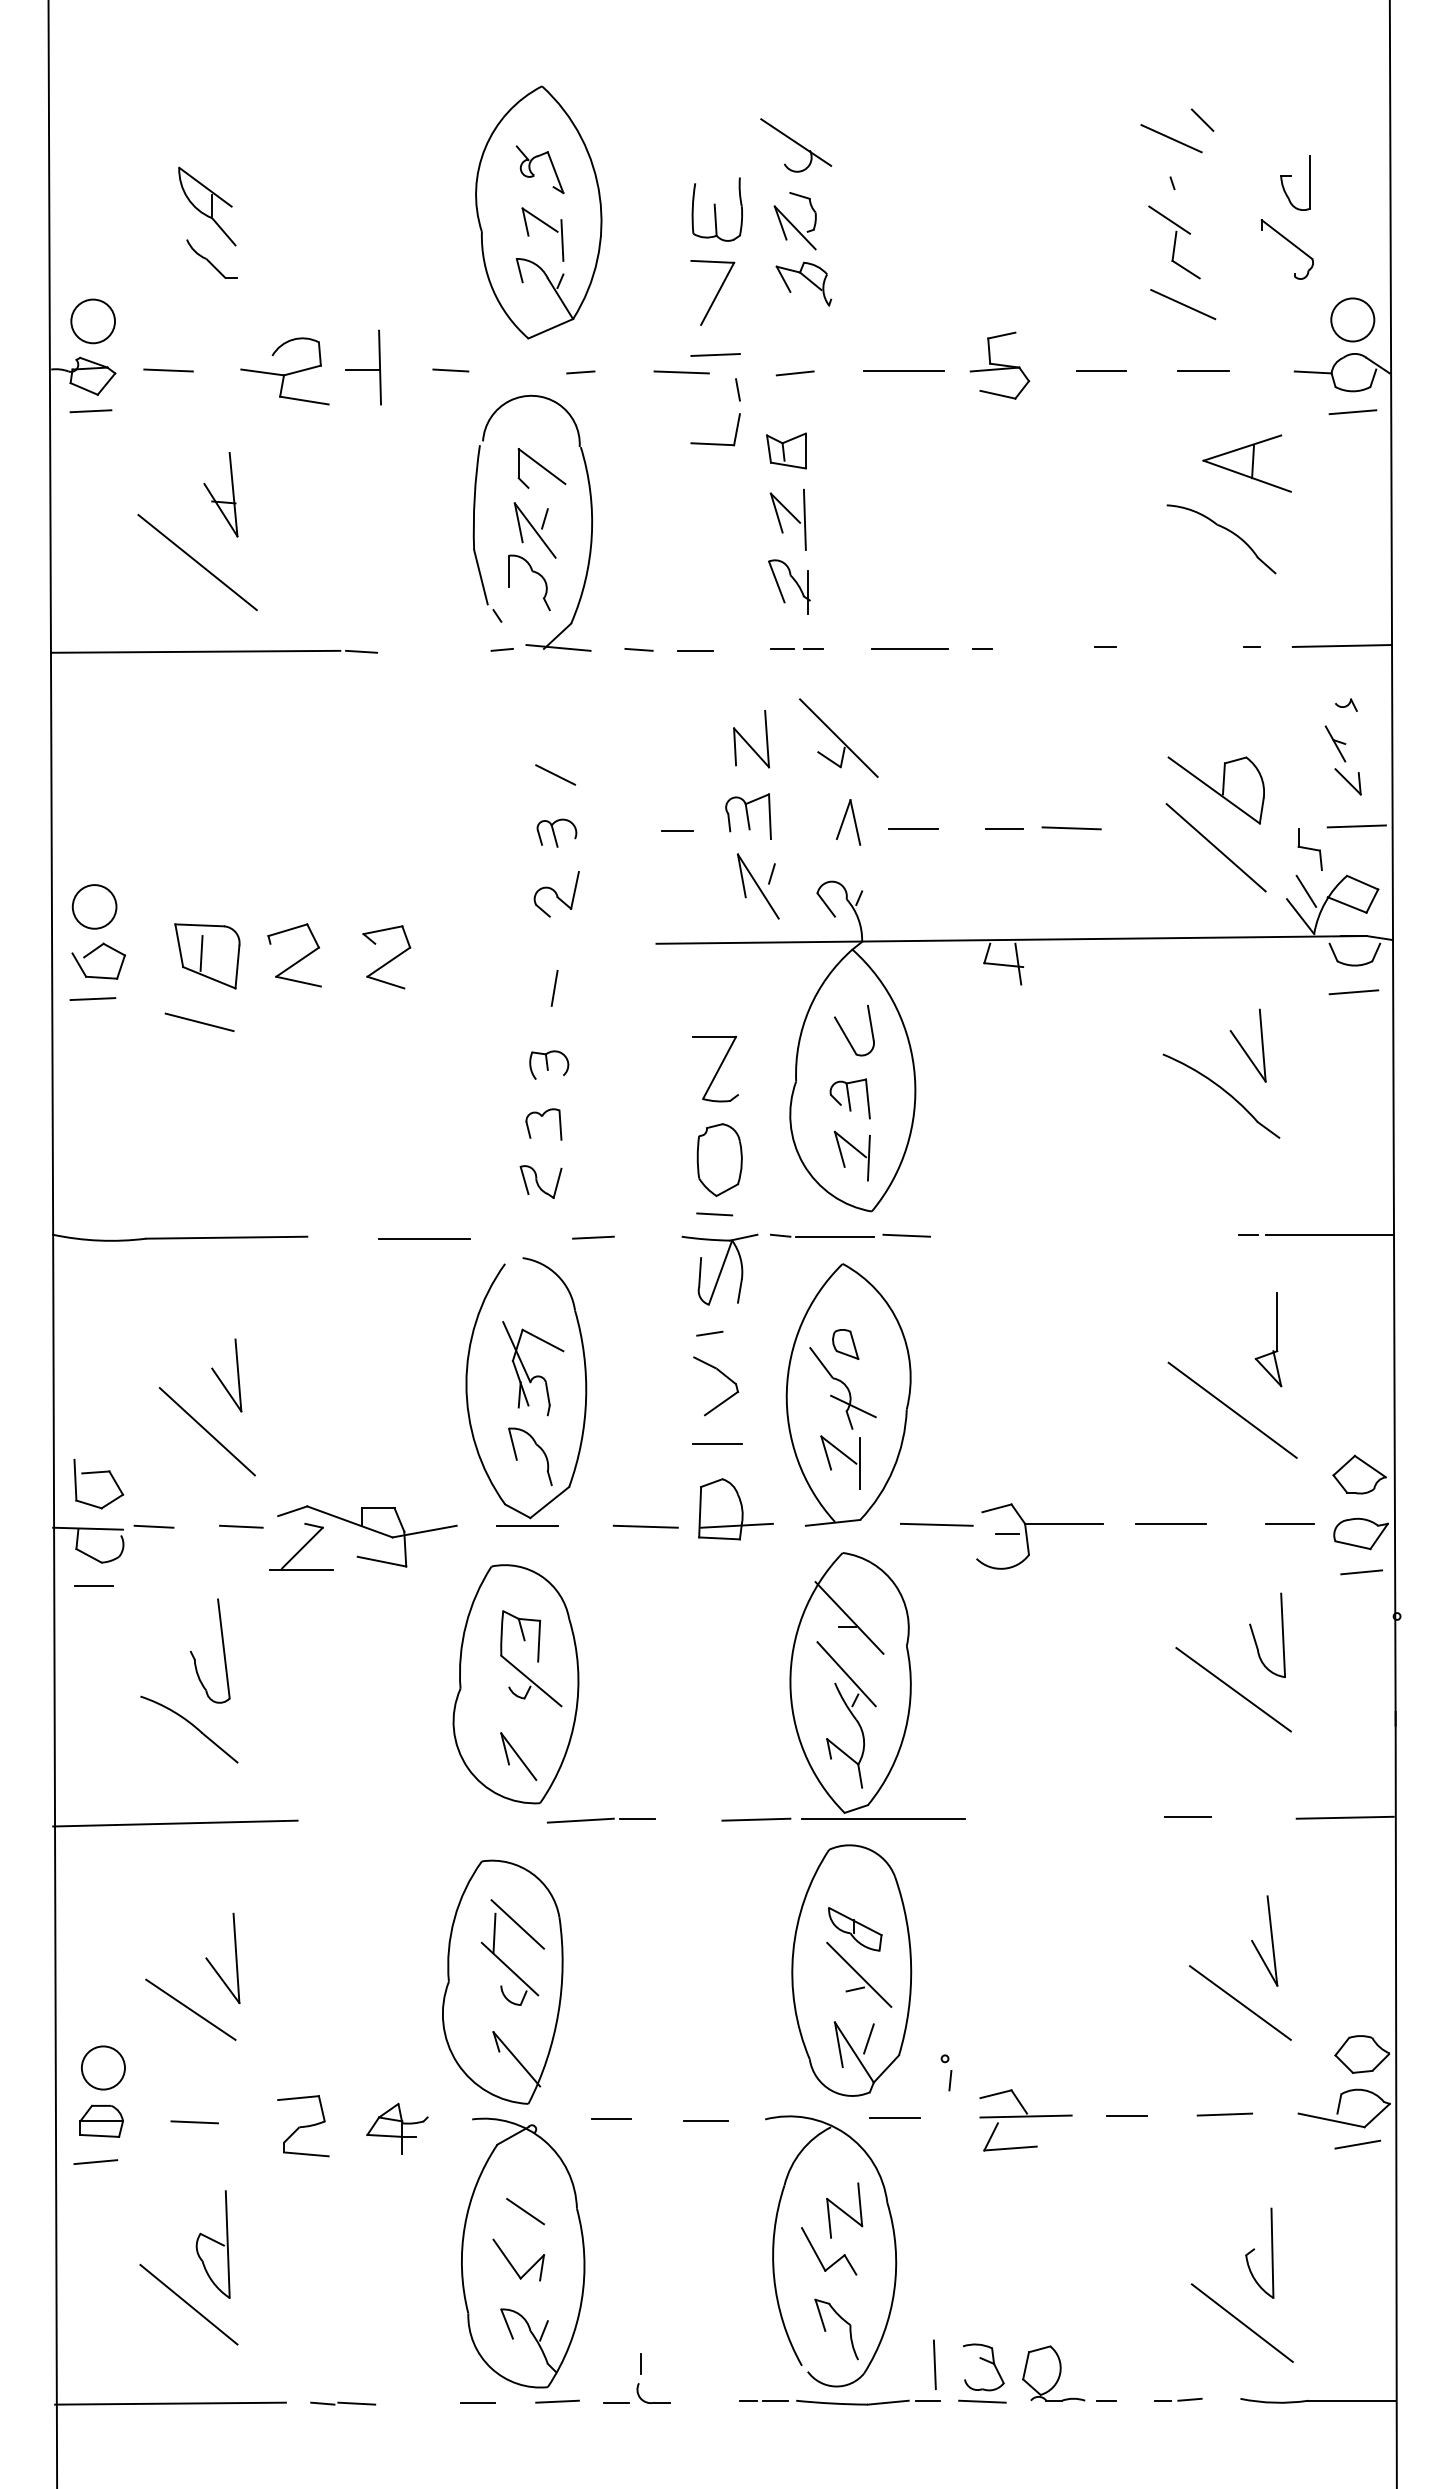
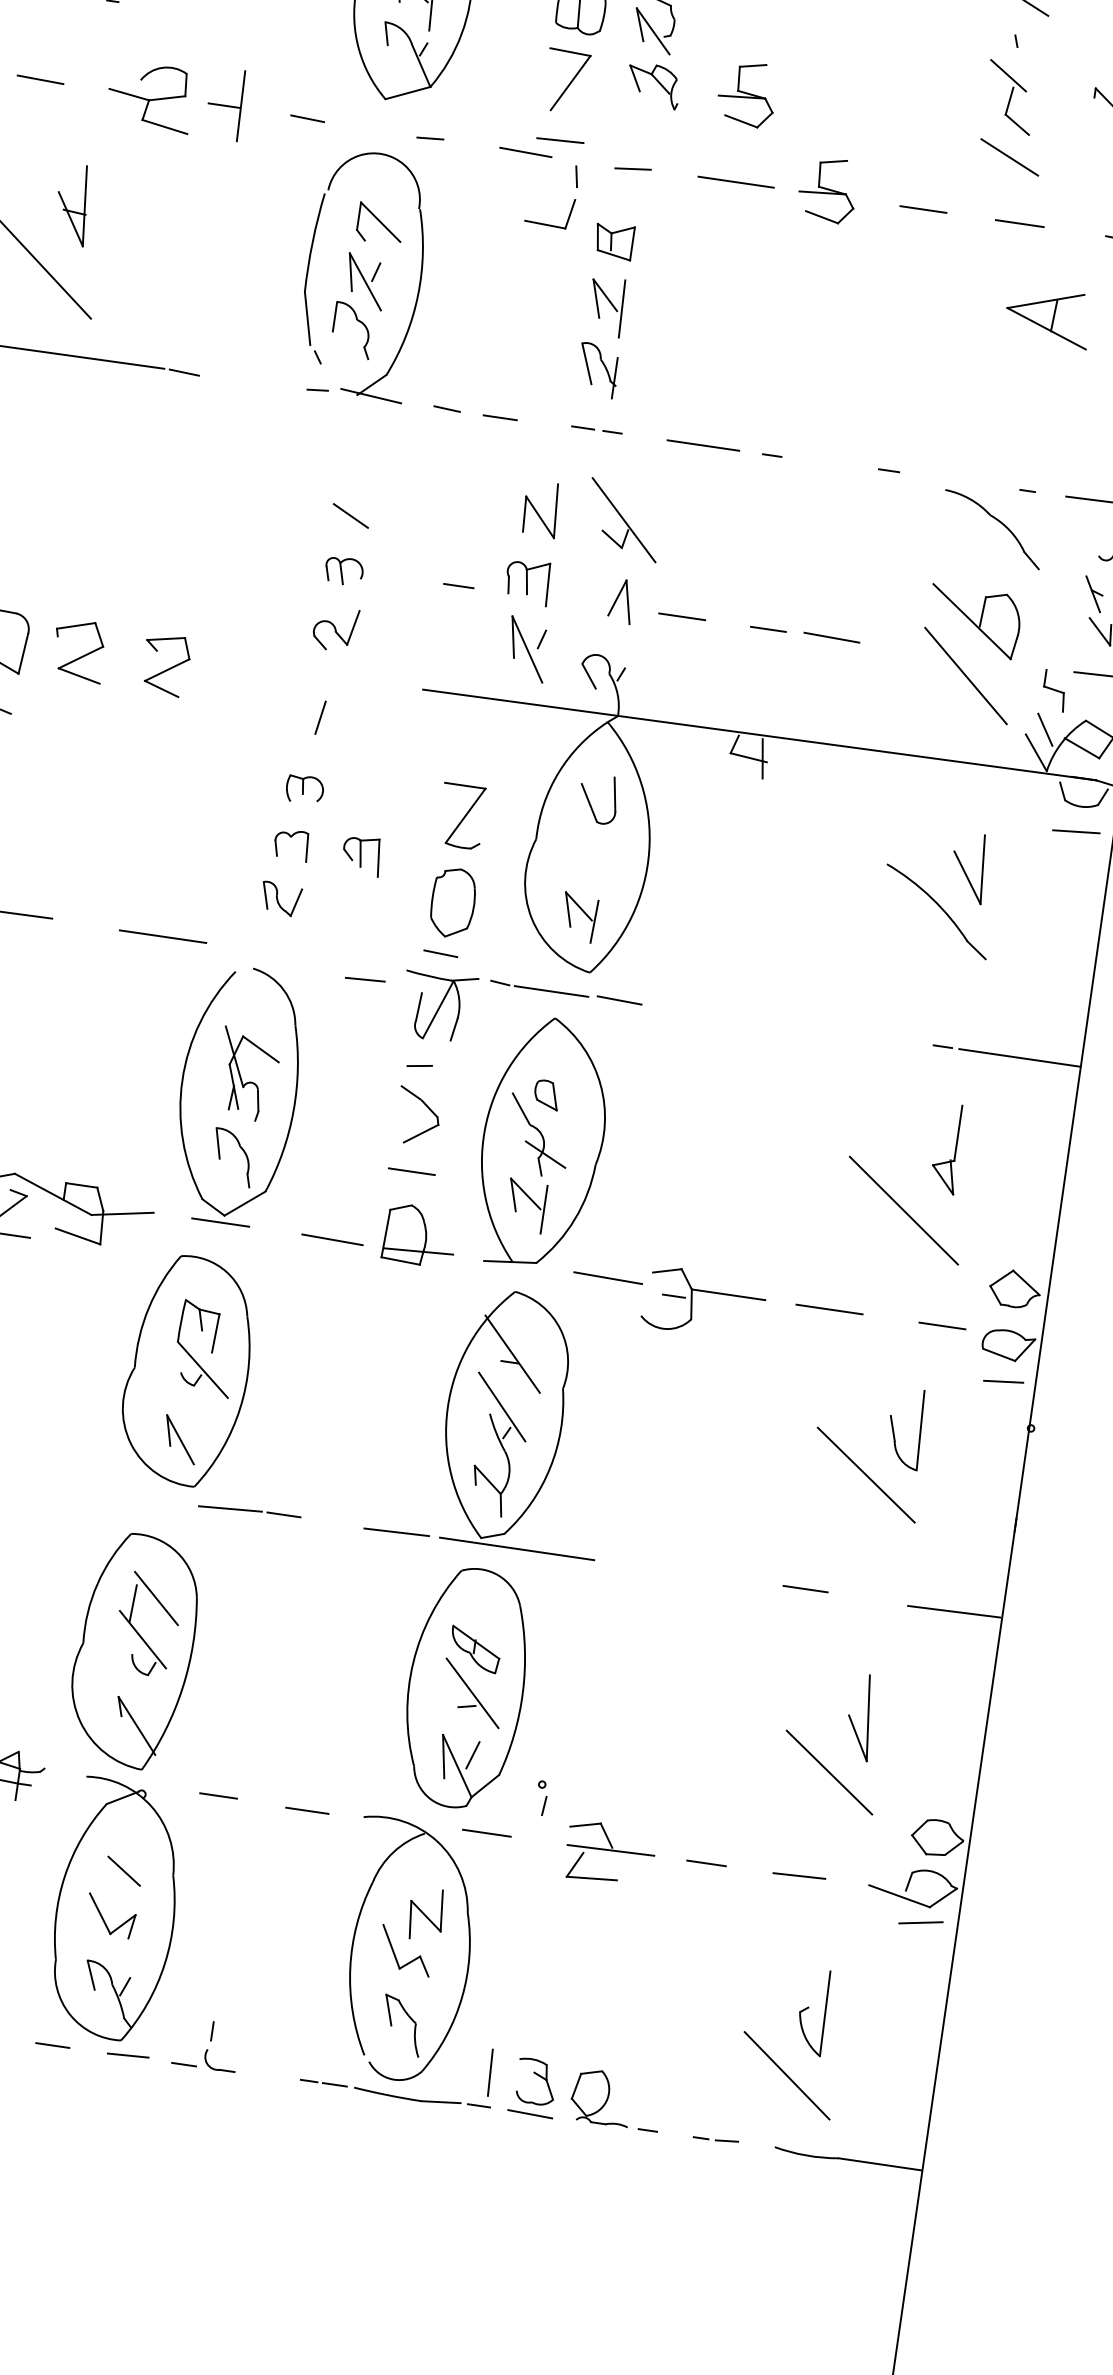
part: (901, 278) -> (746, 93), added
part: (1226, 530) -> (998, 522), moved
part: (849, 1098) -> (361, 855), moved
line: (593, 1237) -> (365, 979), moved

